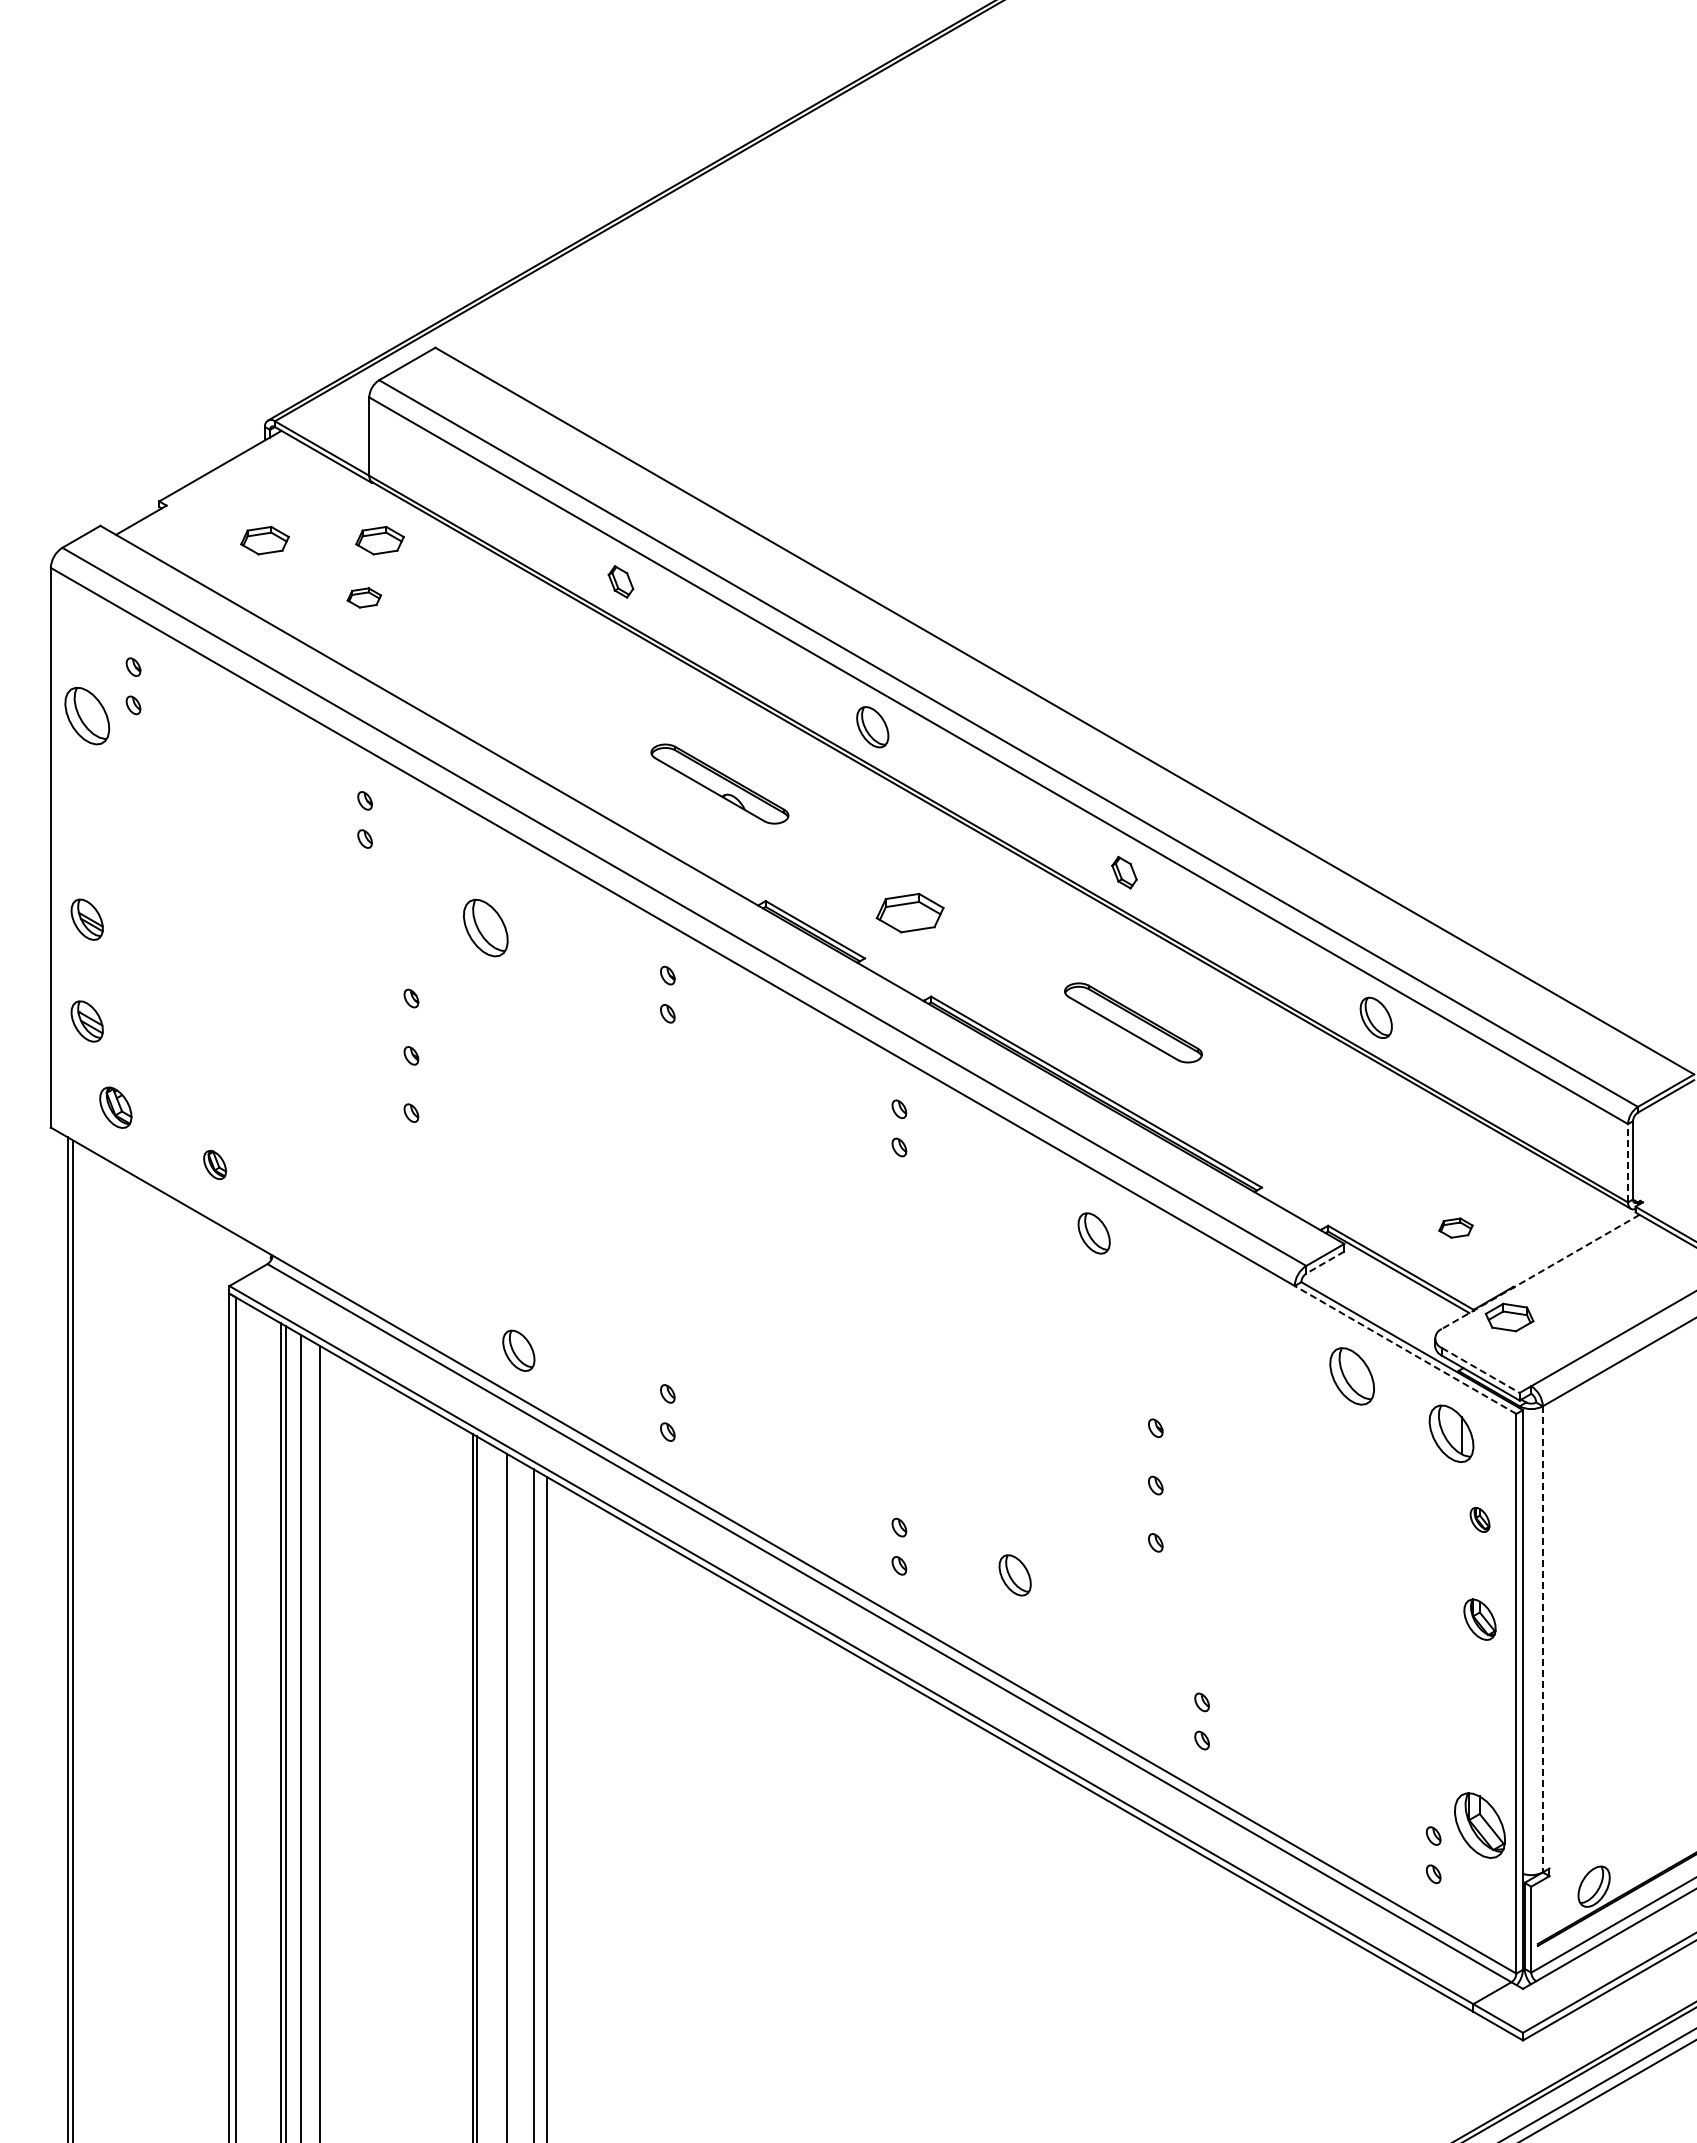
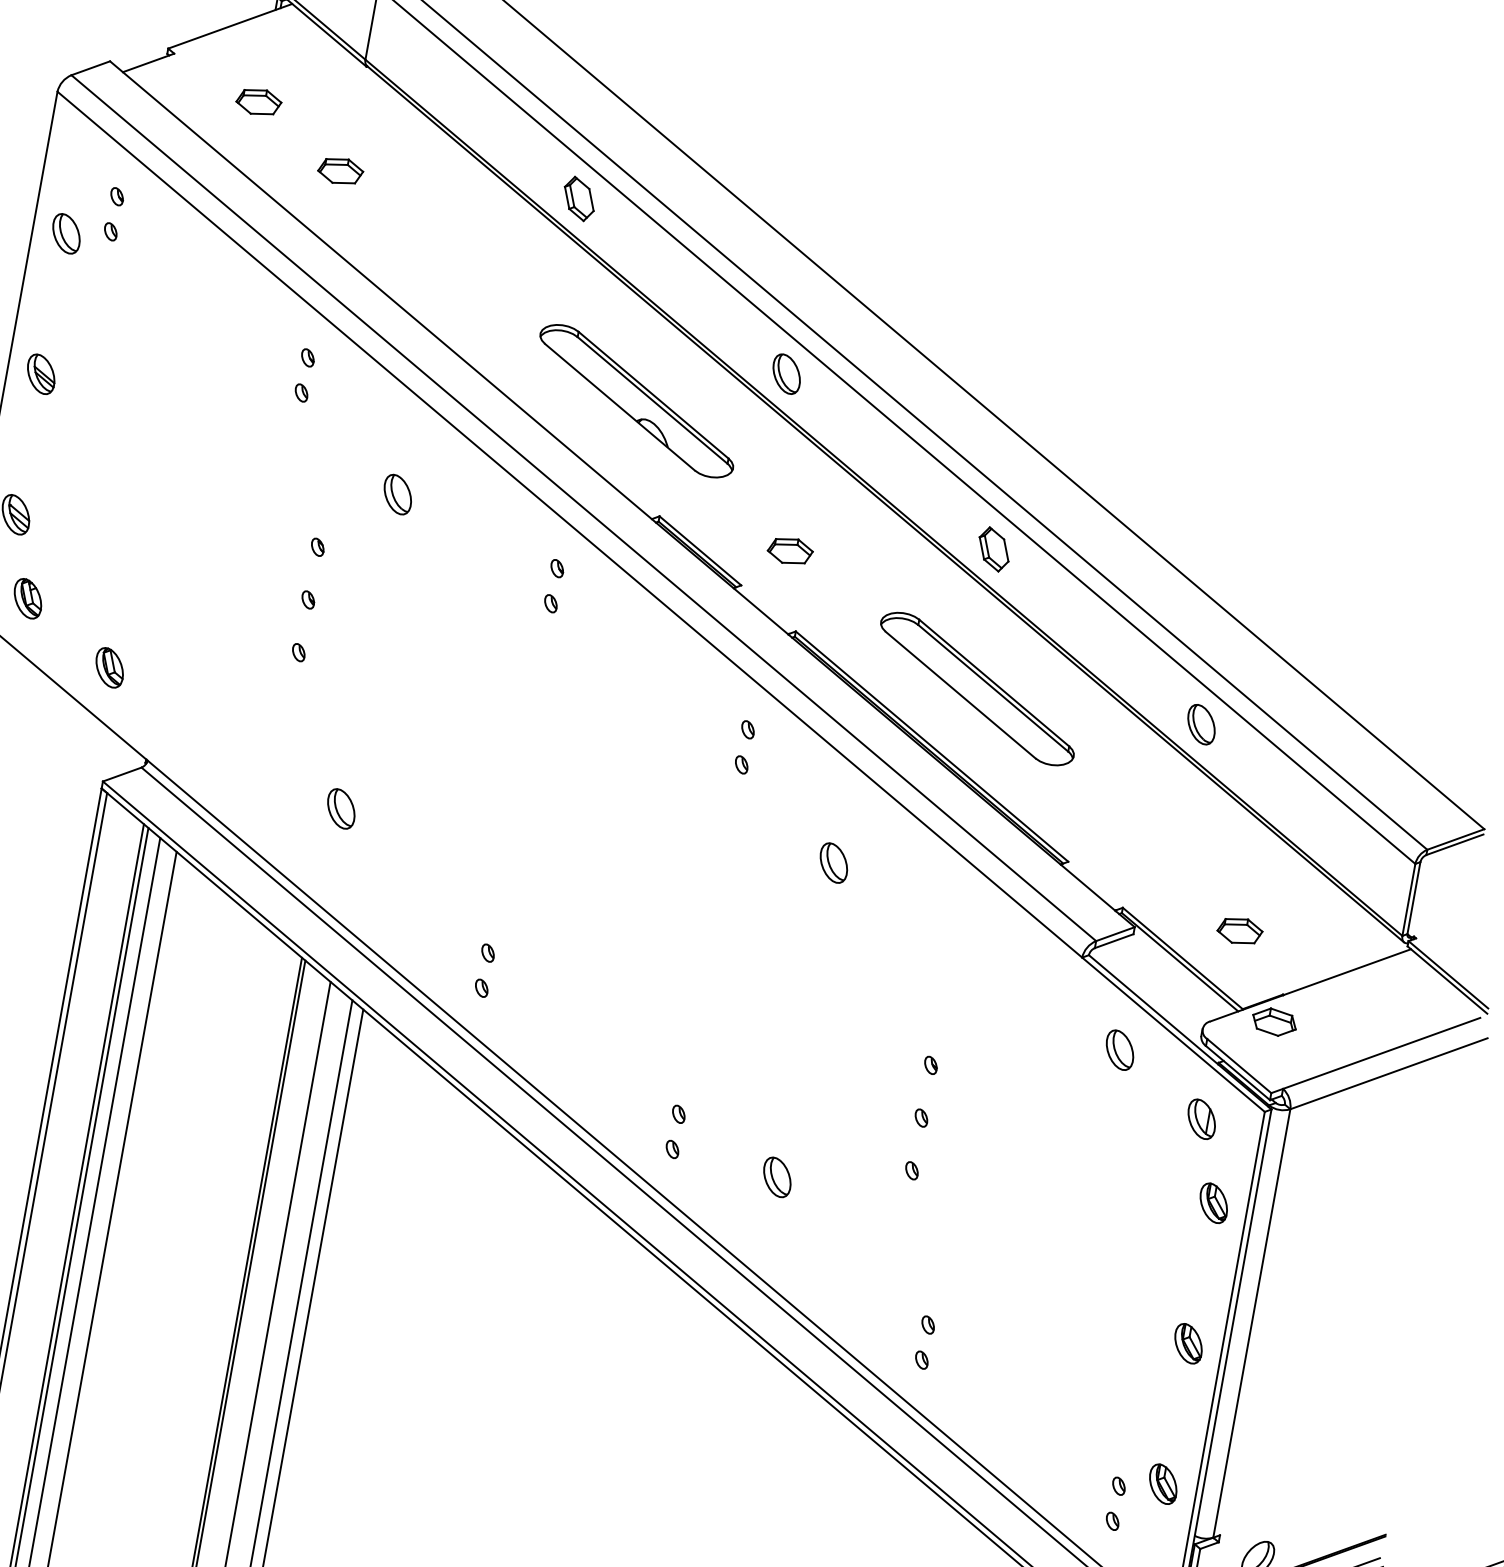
part: (379, 540) -> (364, 120), removed
part: (620, 581) -> (578, 198), size x1.43
part: (364, 597) -> (340, 170), size x1.43
part: (86, 715) -> (65, 233), size x0.71
part: (719, 783) -> (636, 400), size x1.67
part: (1124, 872) -> (994, 549), size x1.43
part: (909, 912) -> (789, 550), size x0.71
part: (86, 919) -> (40, 374), moved
part: (485, 927) -> (397, 494), size x0.71
part: (1133, 1022) -> (977, 688), size x1.67
line: (1628, 1162) -> (1409, 899), dashed -> solid
part: (214, 1164) -> (109, 667), size x1.43
part: (1455, 1227) -> (1239, 930), size x1.43
part: (1093, 1233) -> (833, 863), moved
line: (1325, 1262) -> (1114, 941), dashed -> solid
line: (1540, 1272) -> (1310, 985), dashed -> solid
line: (1405, 1349) -> (1173, 1034), dashed -> solid
part: (518, 1350) -> (341, 808), moved
line: (1480, 1370) -> (1238, 1066), dashed -> solid
part: (1351, 1376) -> (1119, 1050), size x0.71
part: (1450, 1433) -> (1200, 1118), size x0.71
part: (1479, 1519) -> (1213, 1202), size x1.67
part: (1479, 1619) -> (1188, 1343), moved
line: (1542, 1639) -> (1251, 1323), dashed -> solid
part: (1479, 1825) -> (1162, 1484), size x0.62

